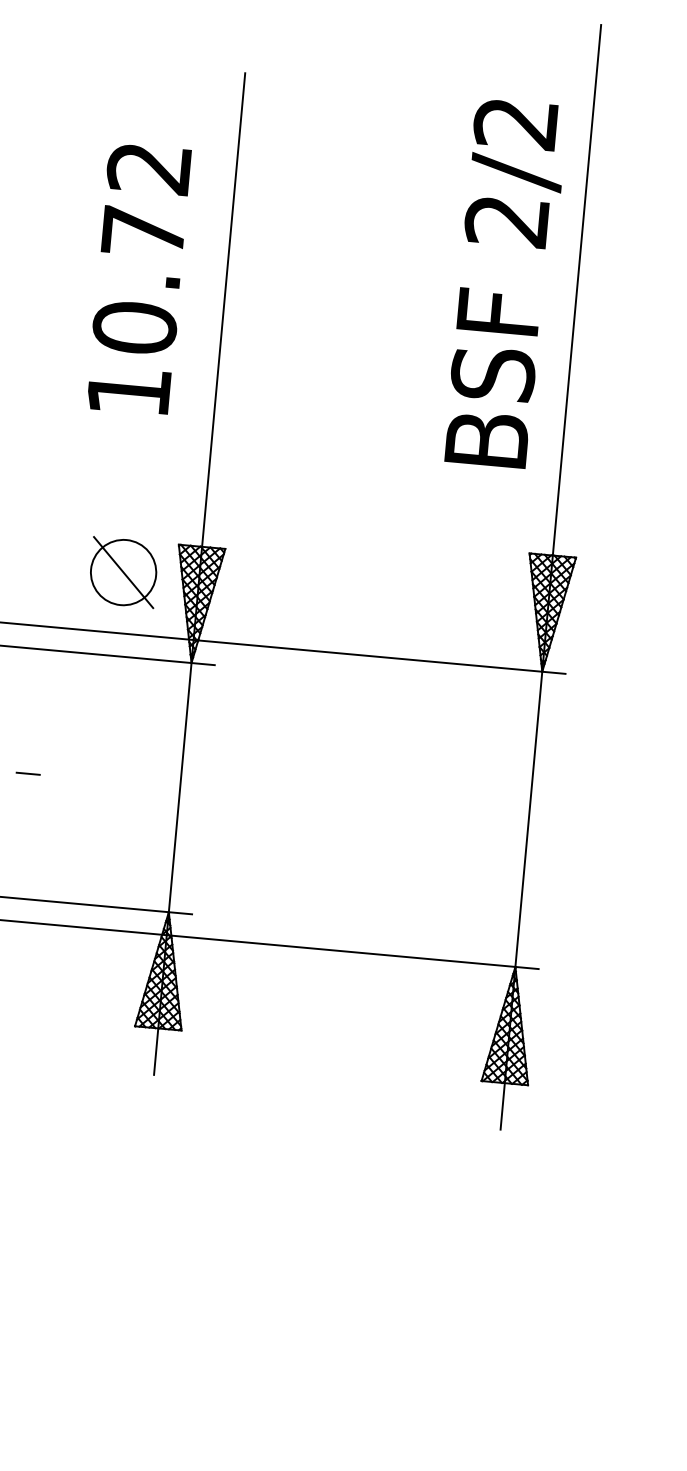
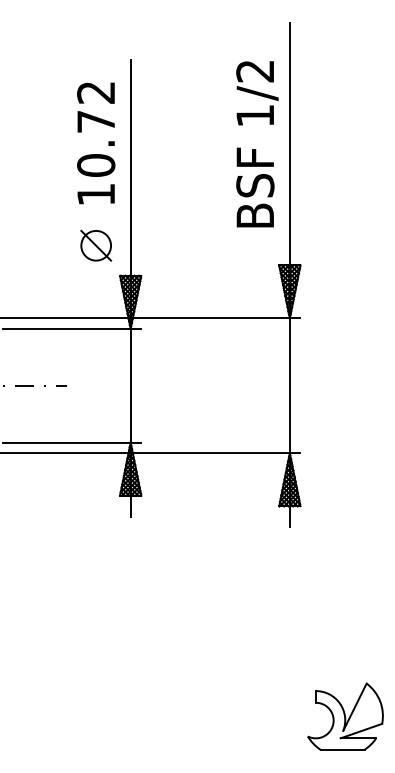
text: (505, 220) -> (254, 115), 2/2 -> 1/2
text: (139, 279) -> (96, 143), moved
part: (124, 572) -> (96, 245), moved

